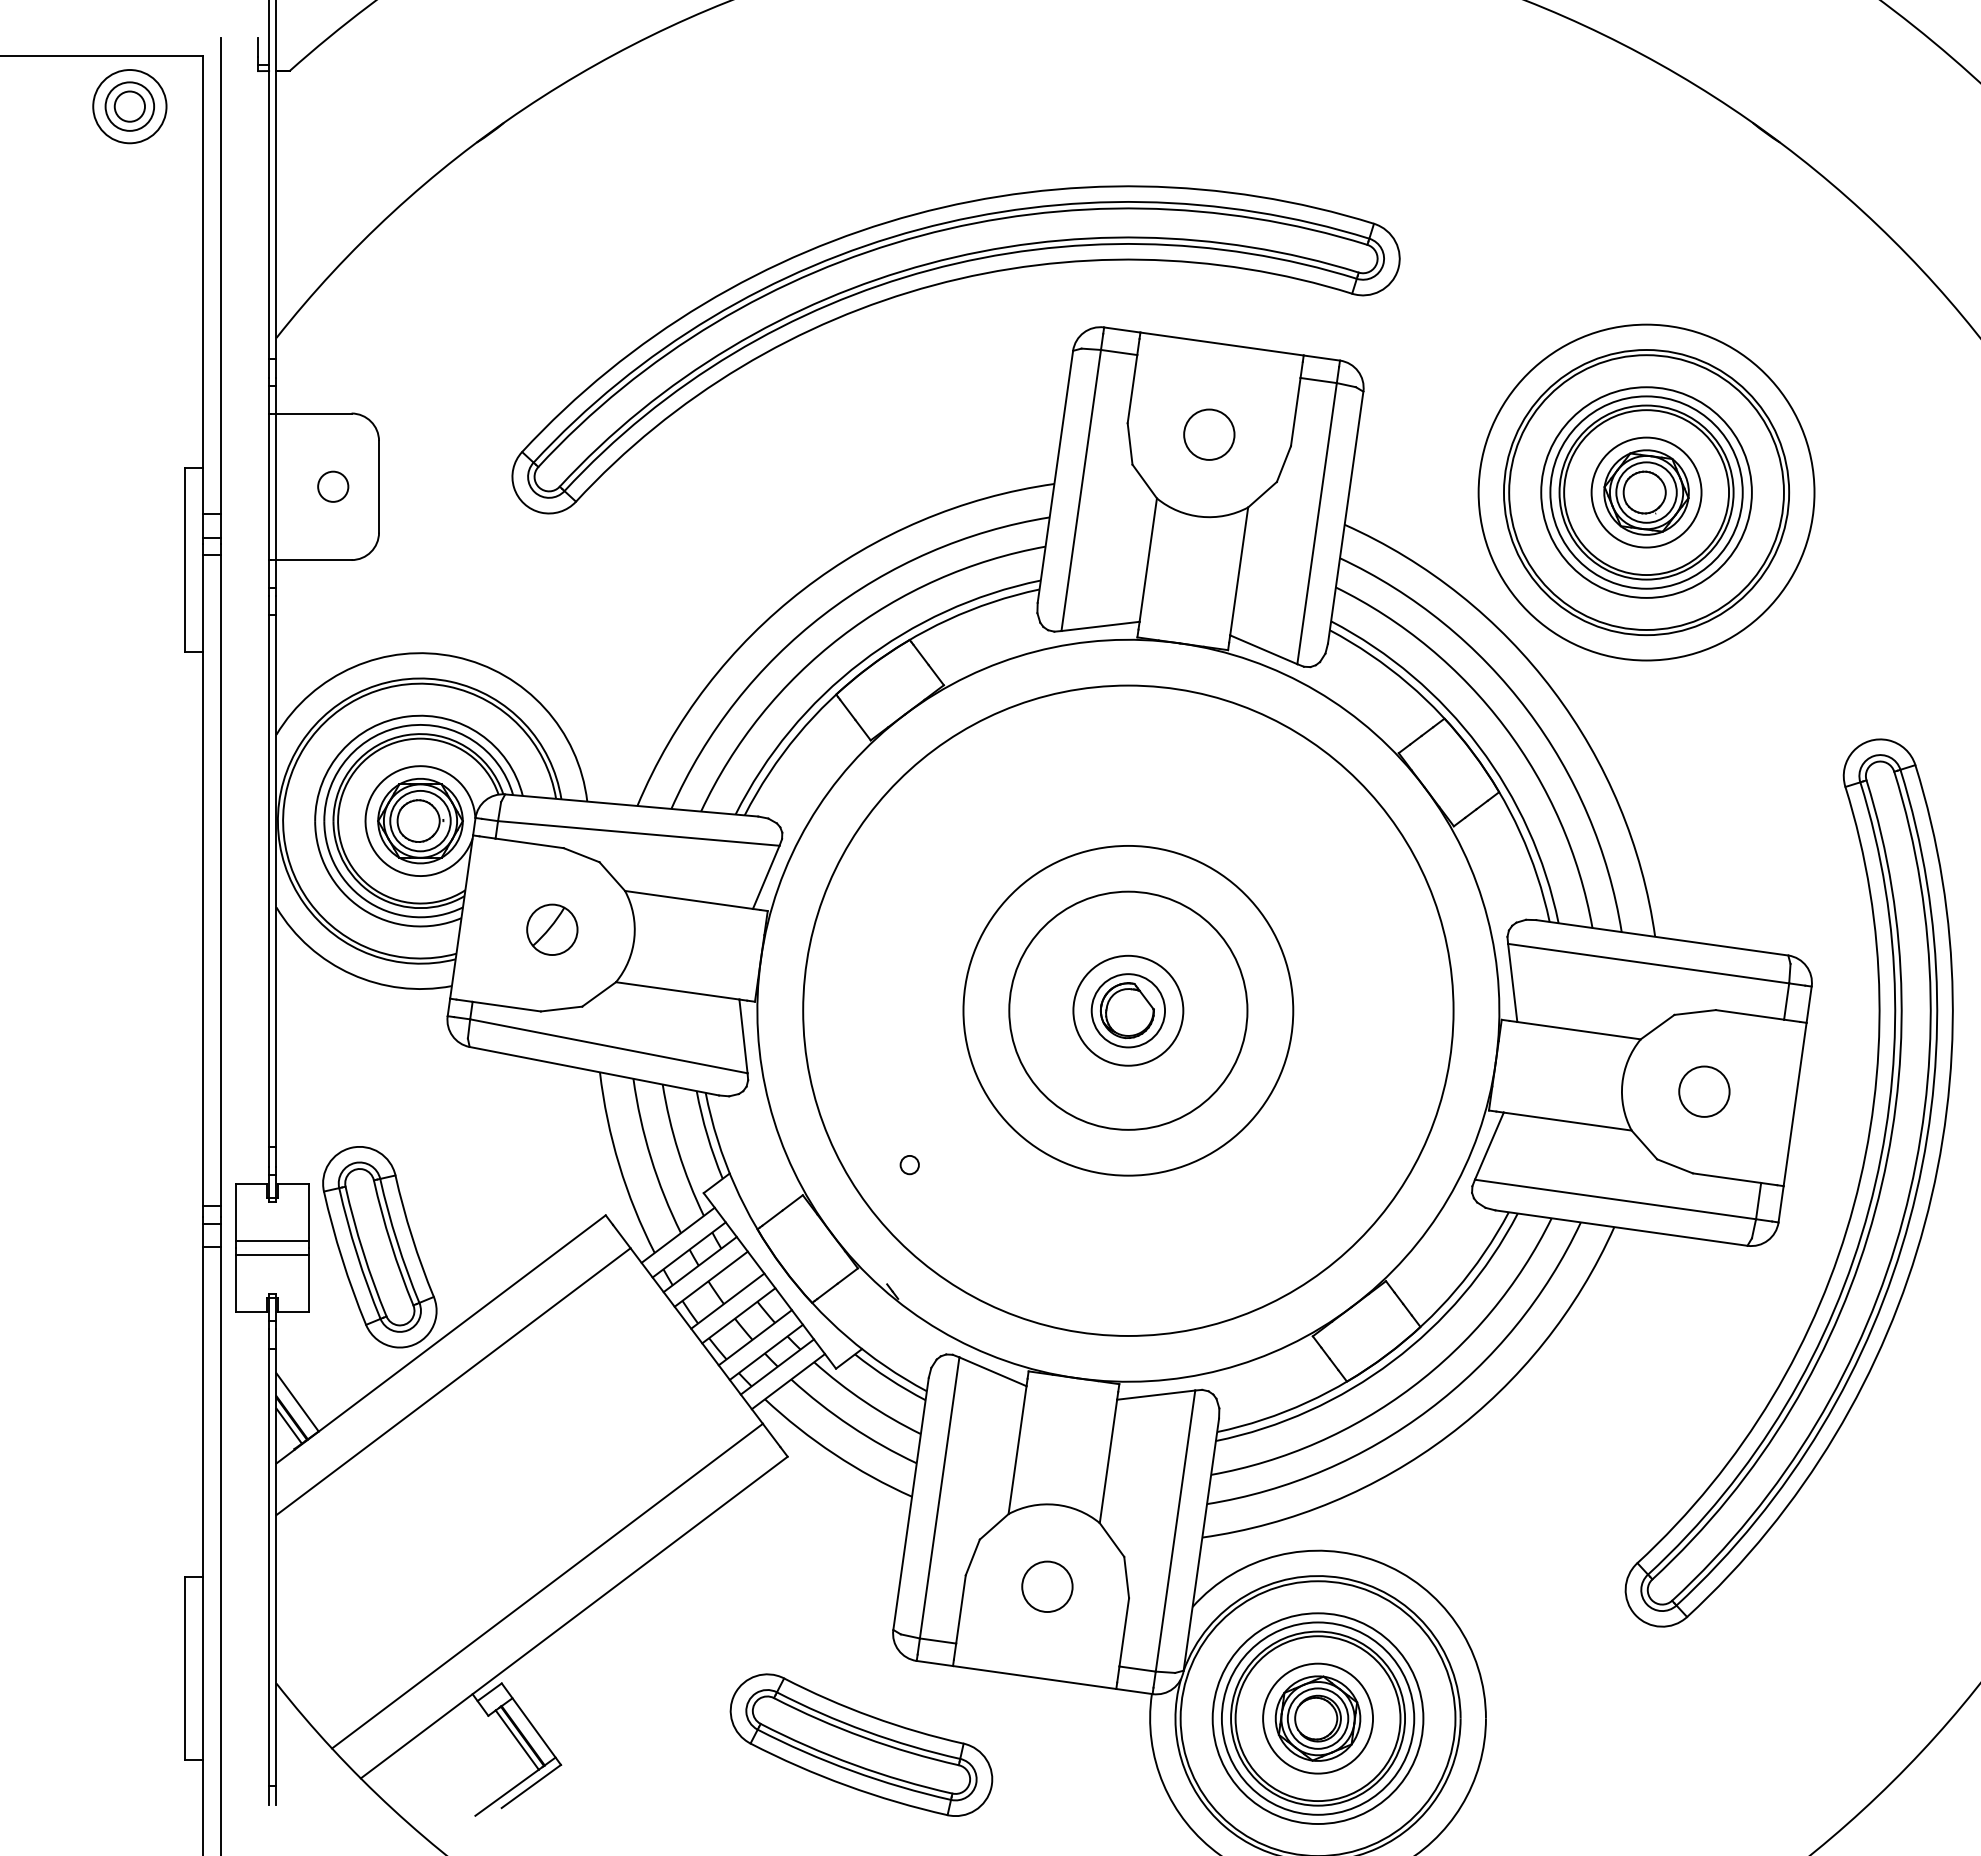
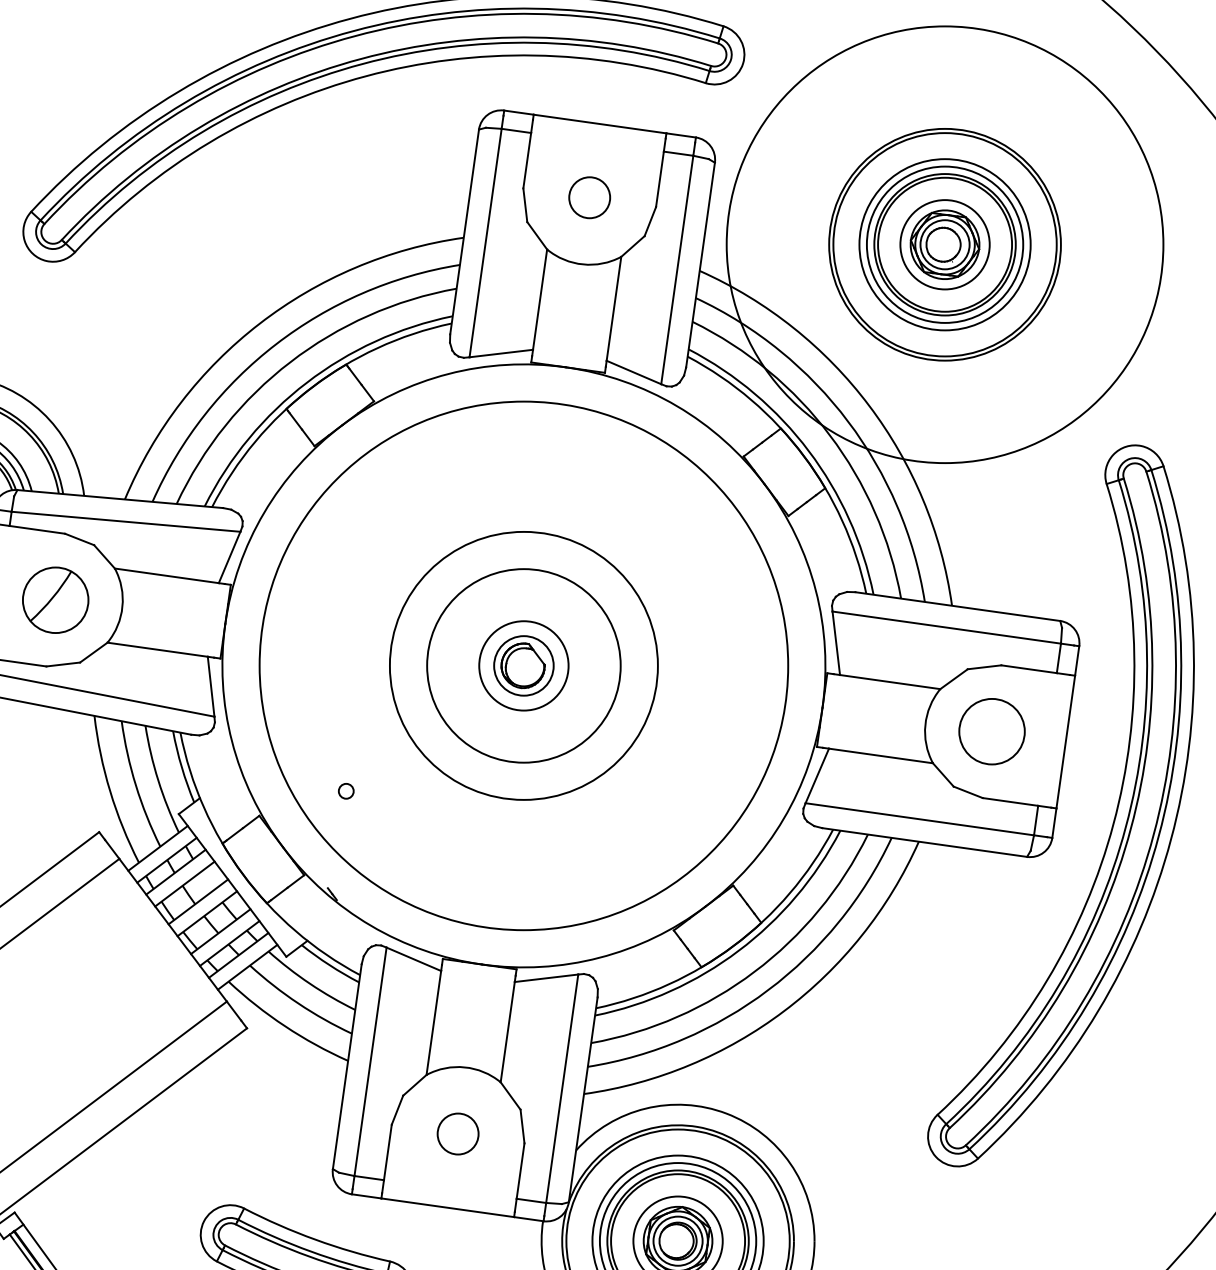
circle: (1646, 492) -> (945, 244), size x1.6
part: (552, 929) -> (55, 599), size x1.6
circle: (1704, 1091) -> (992, 731), size x1.6

